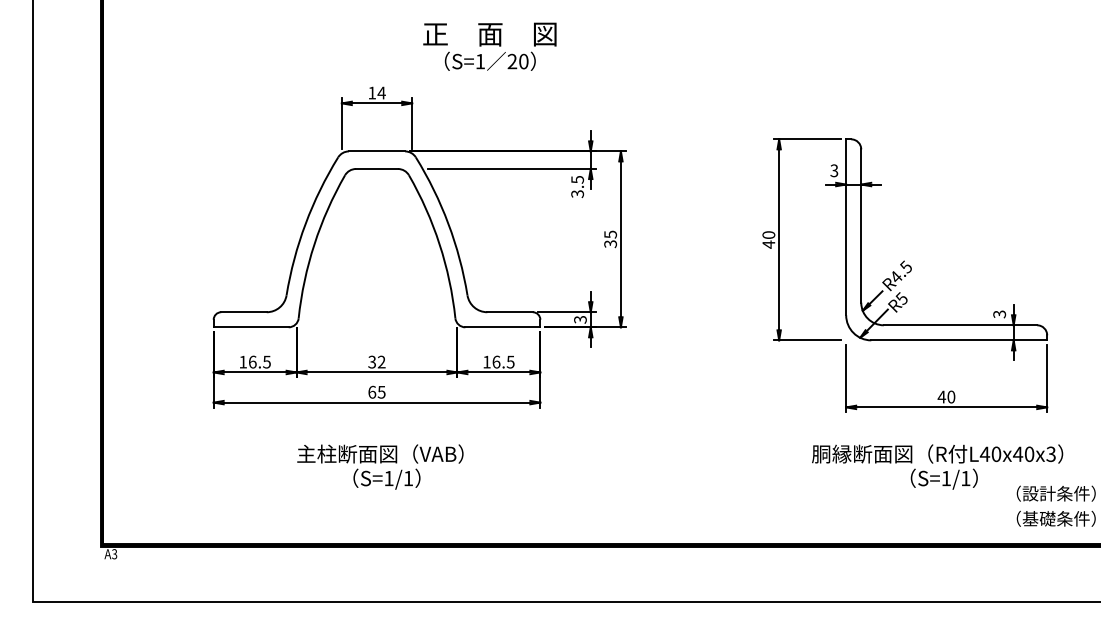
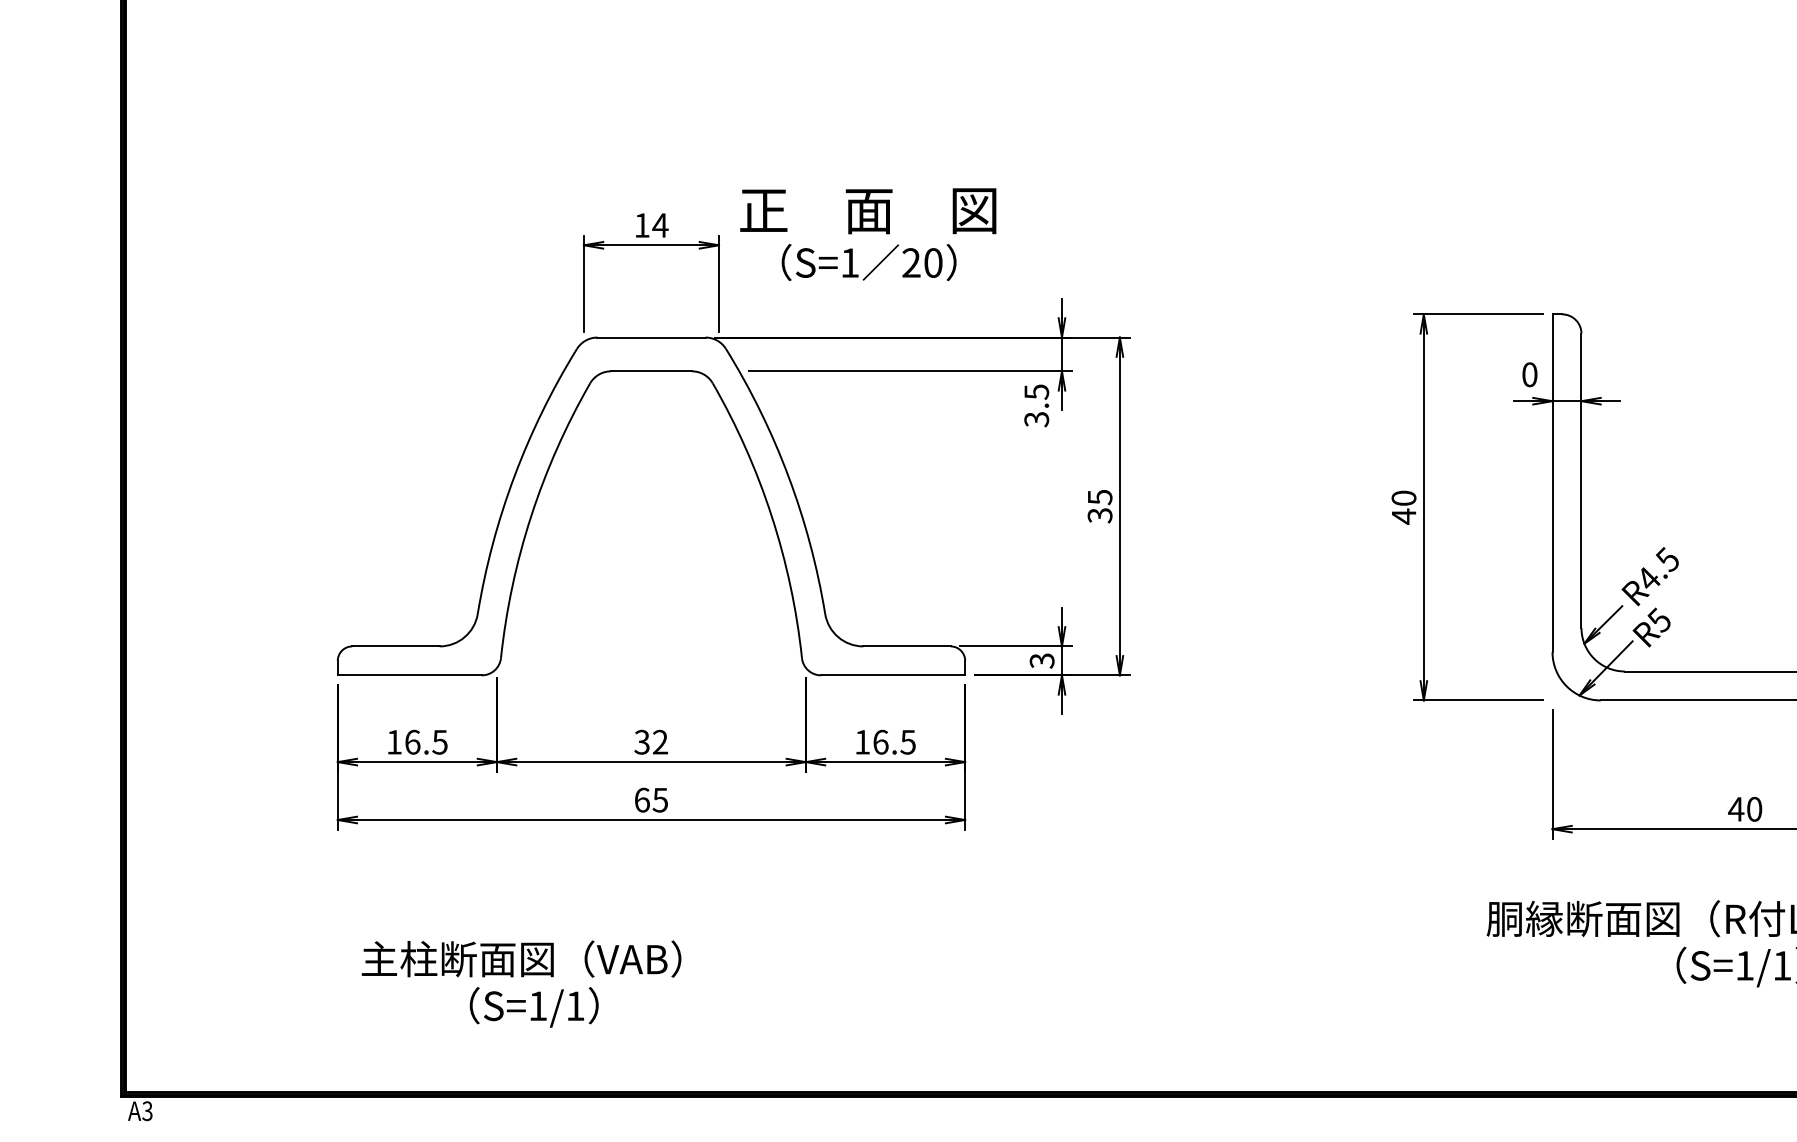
text: (489, 46) -> (867, 233), moved
text: (834, 170) -> (1530, 374), 3 -> 0
text: (380, 466) -> (521, 983), moved

